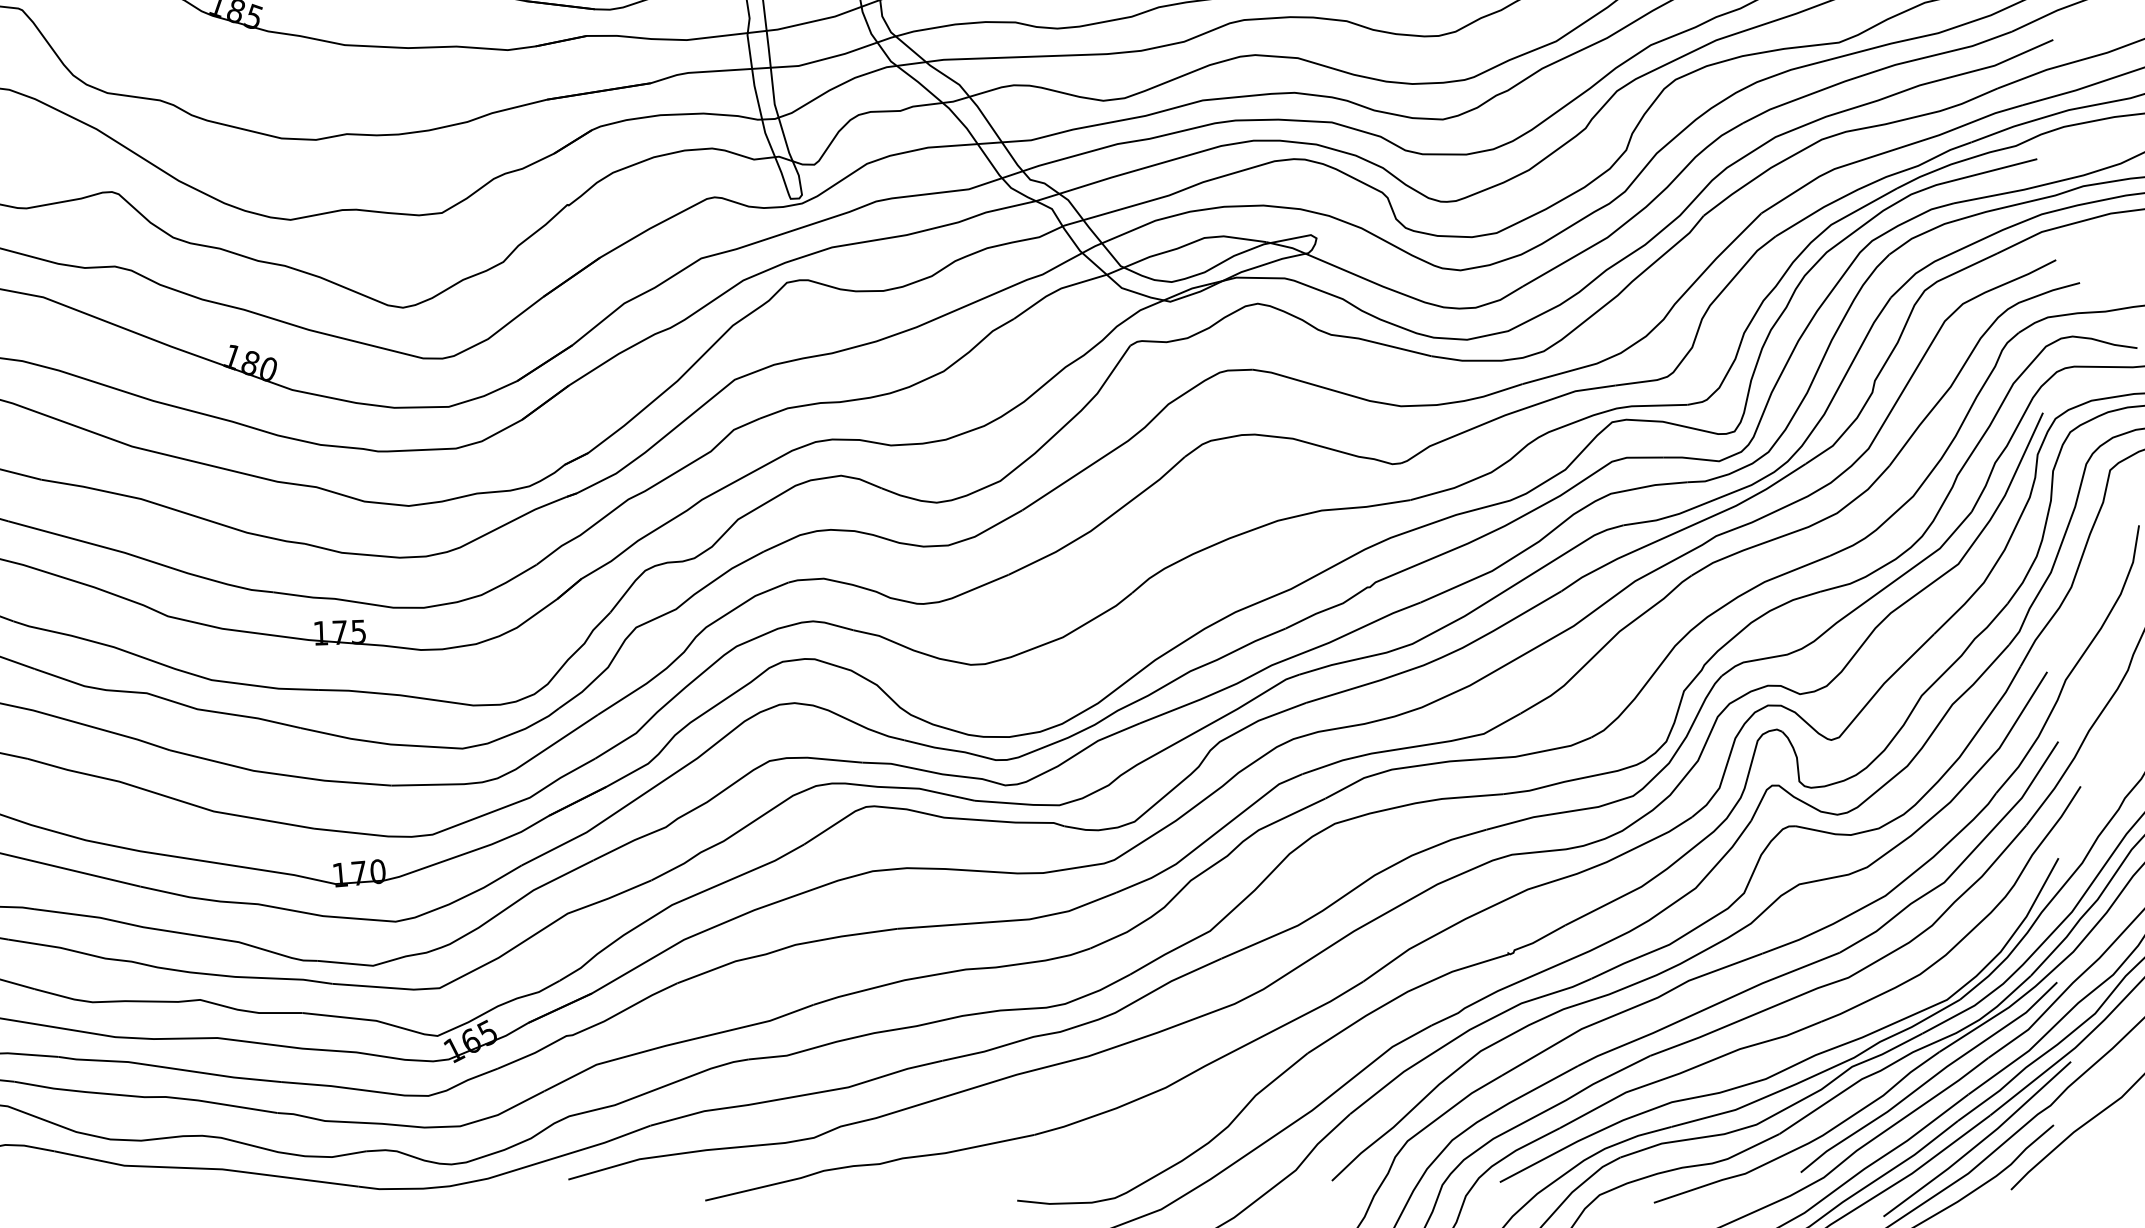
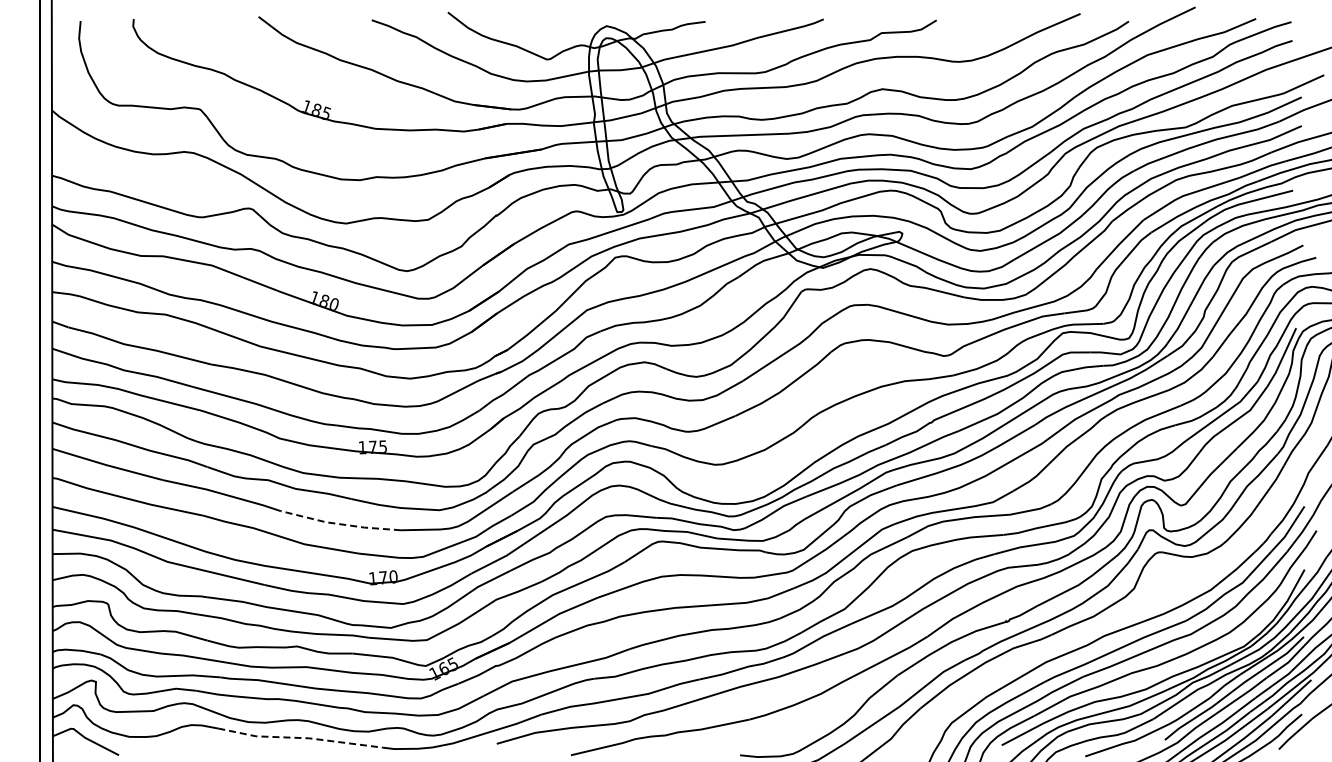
line: (278, 774) -> (339, 524), solid -> dashed
curve: (1700, 950) -> (1110, 619), removed
line: (206, 1167) -> (300, 737), solid -> dashed

